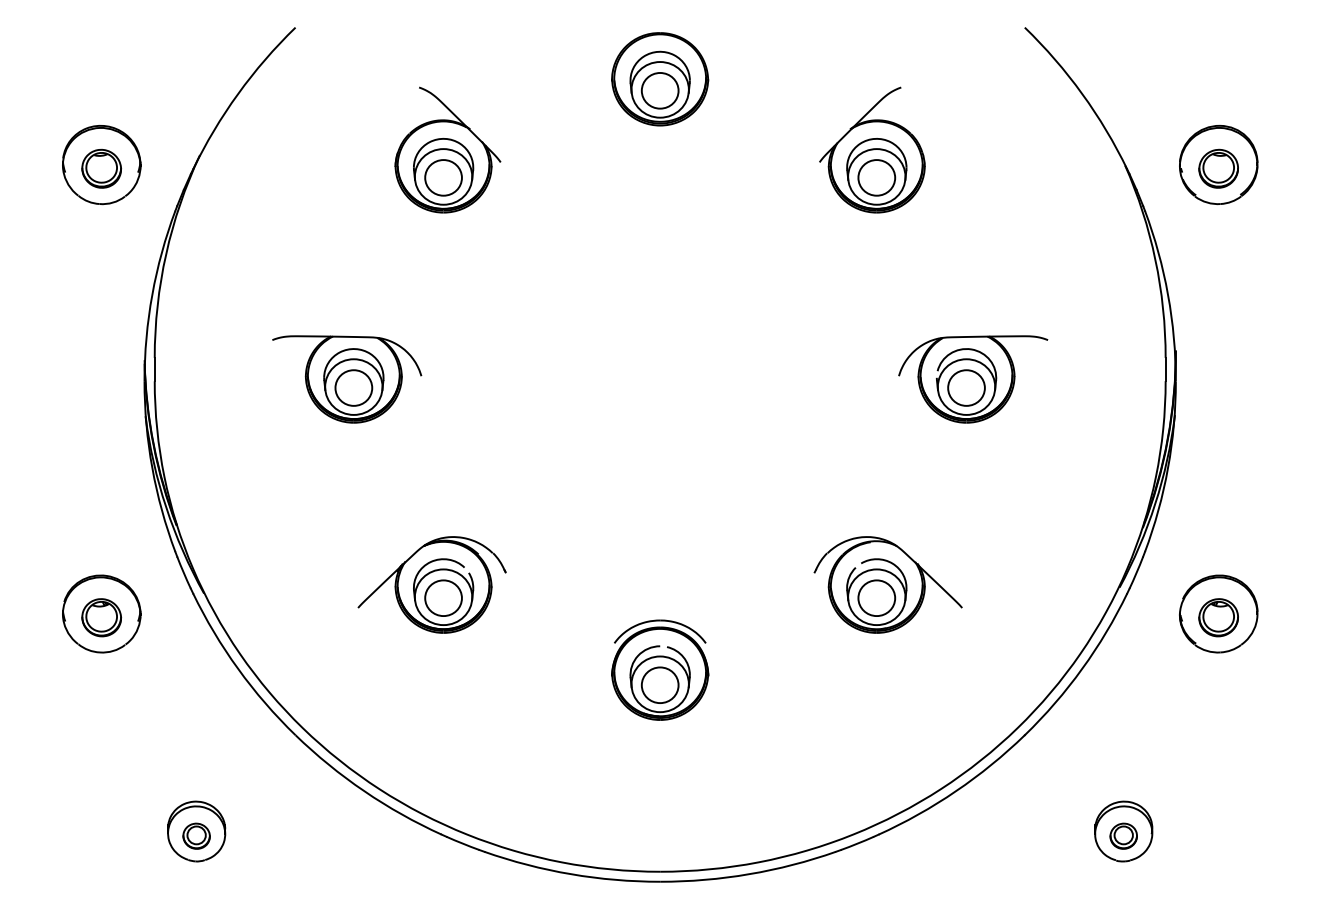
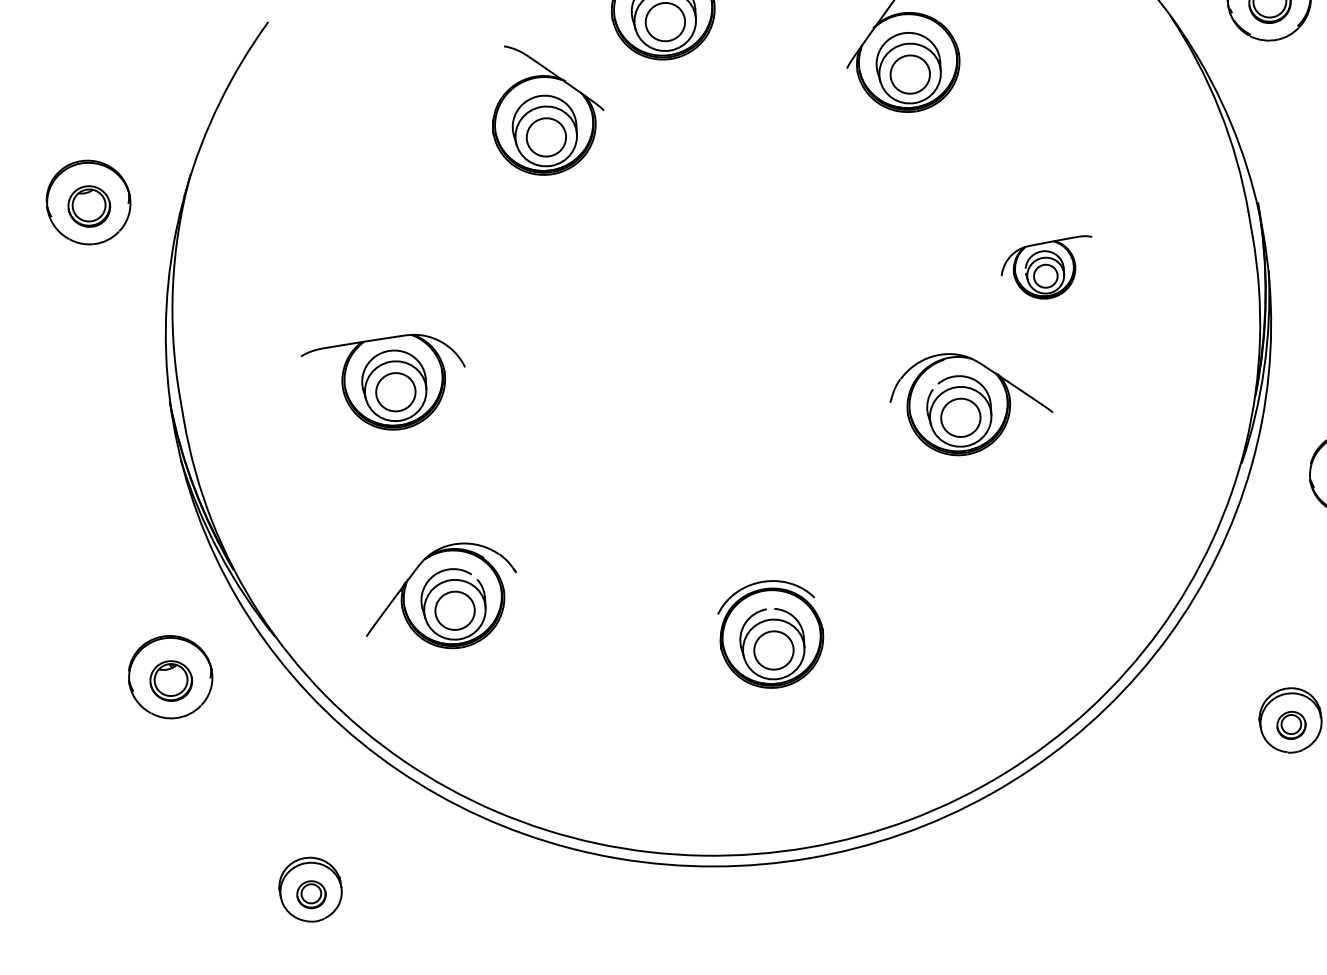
part: (447, 149) -> (545, 106), moved
part: (973, 379) -> (1049, 270), size x0.6
part: (431, 584) -> (439, 598), moved
part: (887, 584) -> (969, 401), moved

